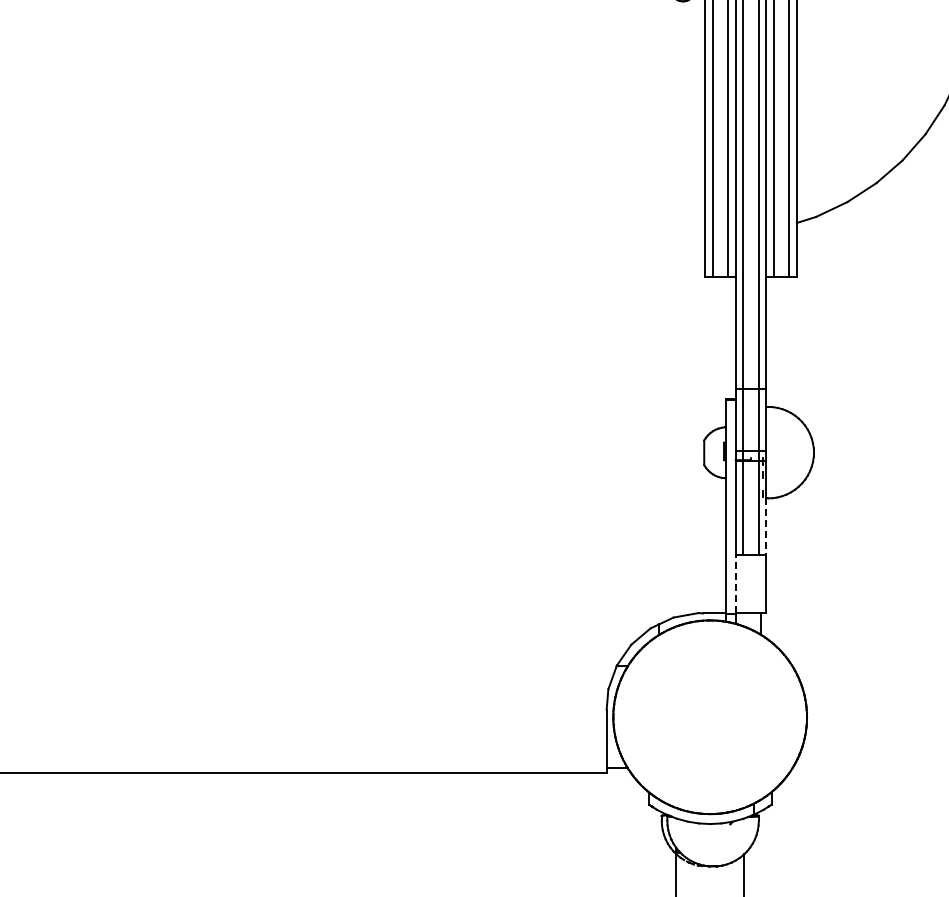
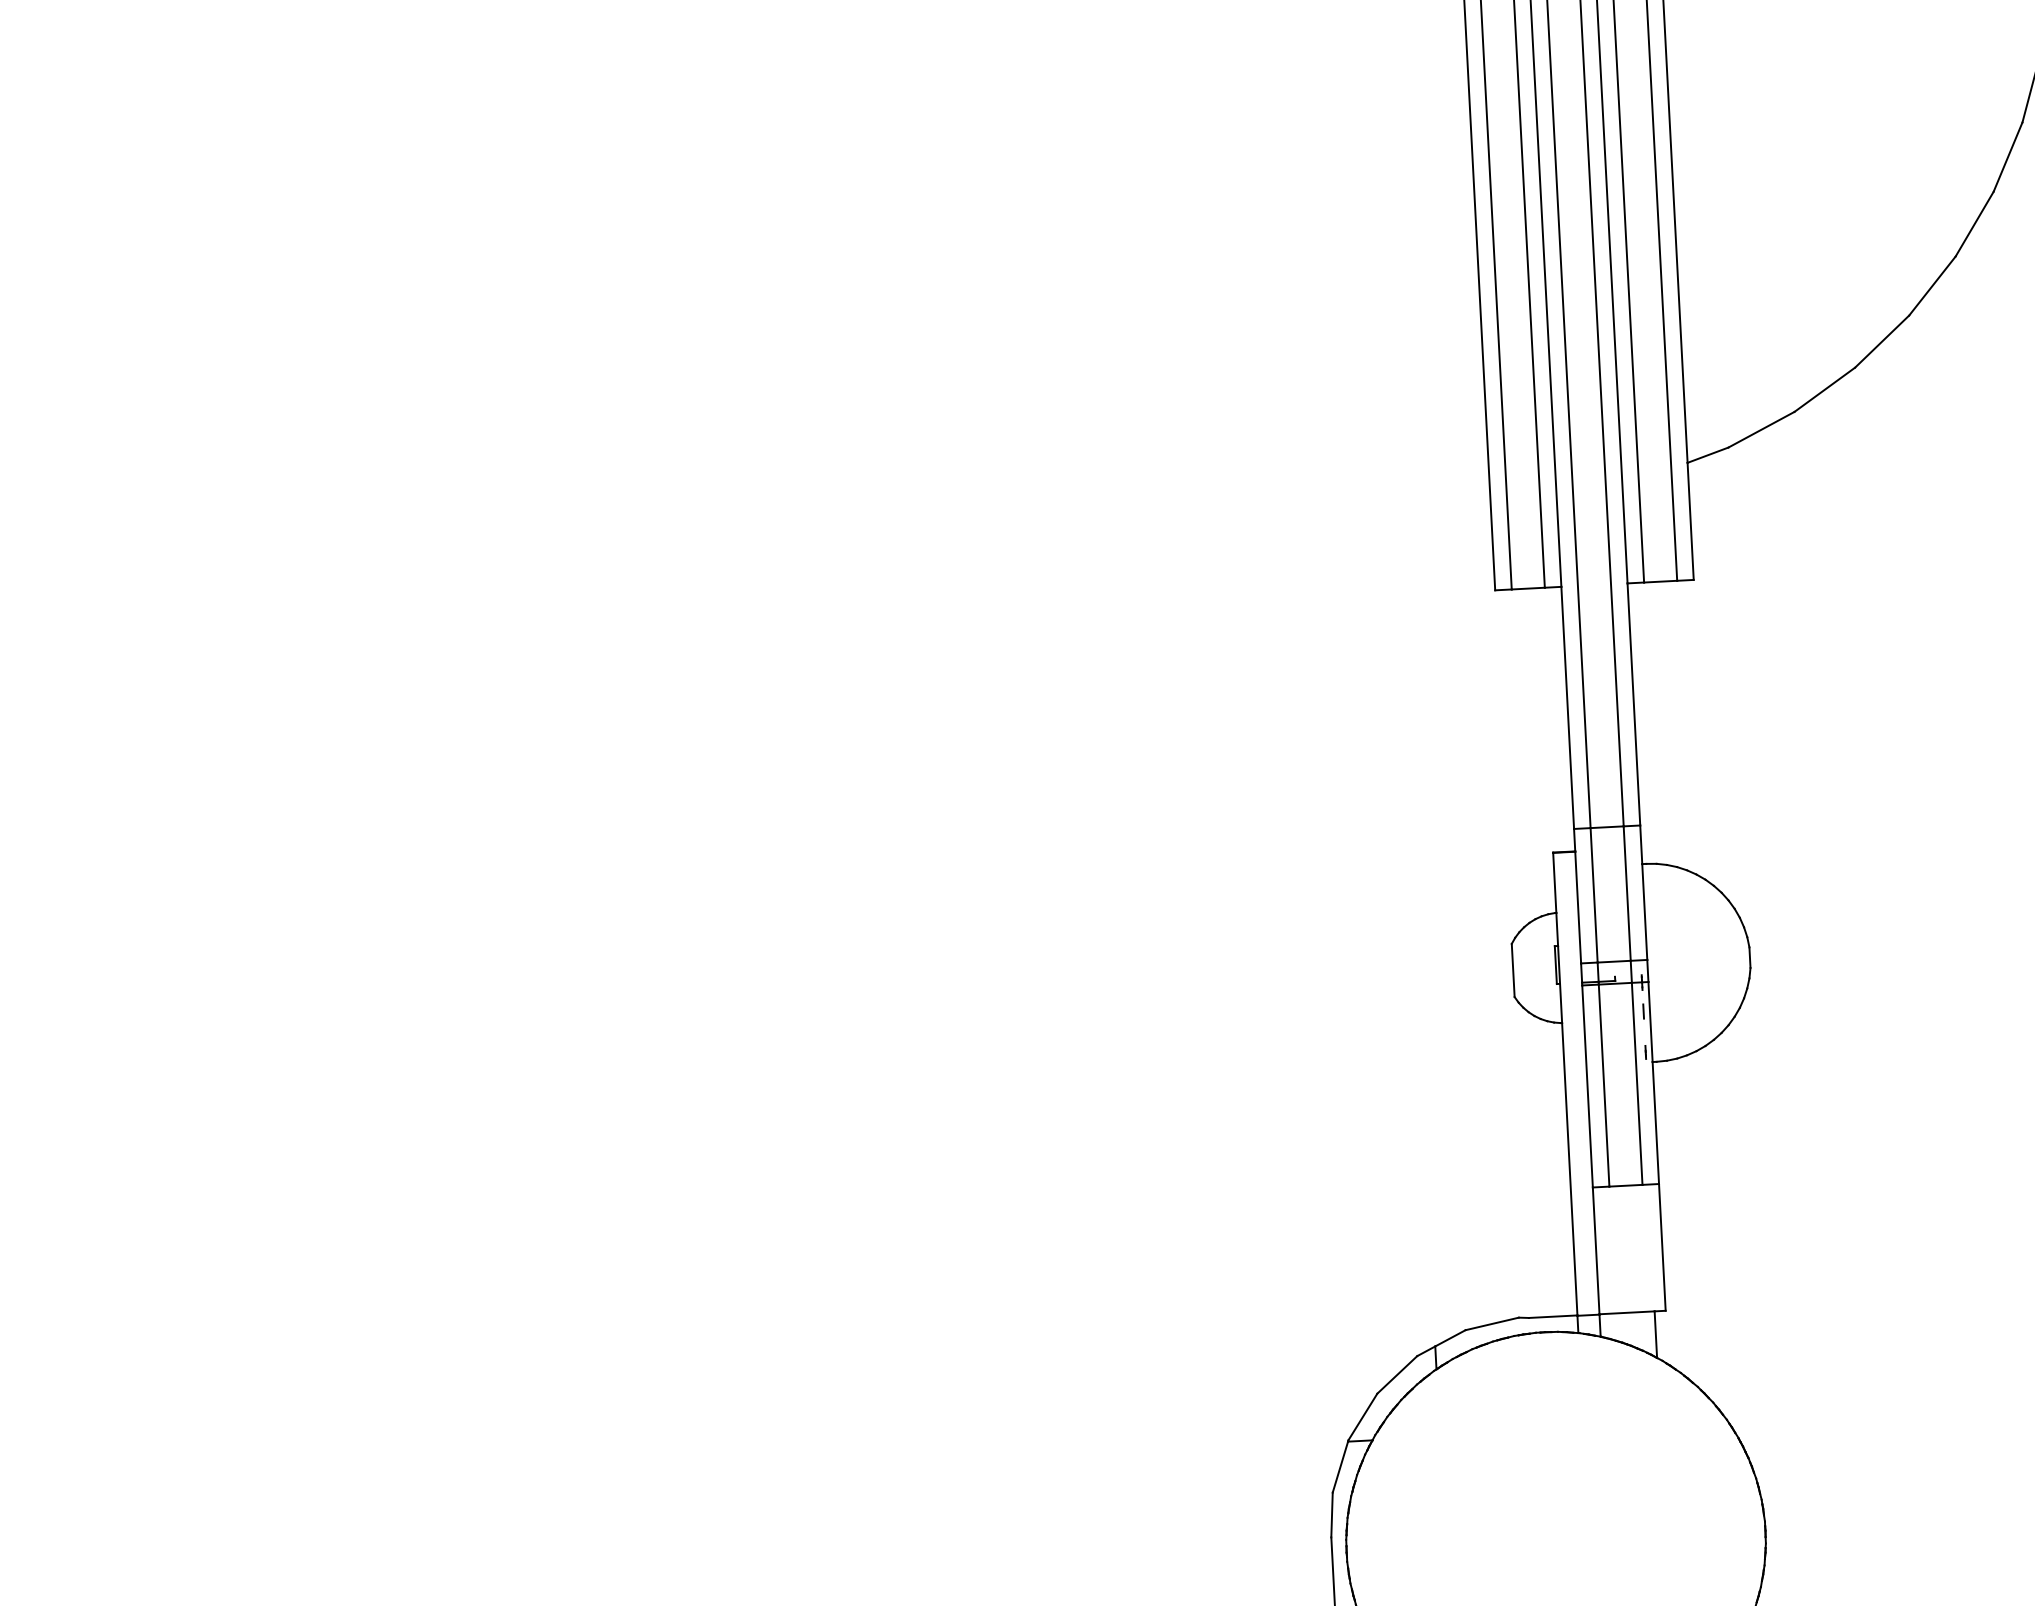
line: (766, 527) -> (1656, 1124), dashed -> solid
line: (735, 583) -> (1595, 1249), dashed -> solid

